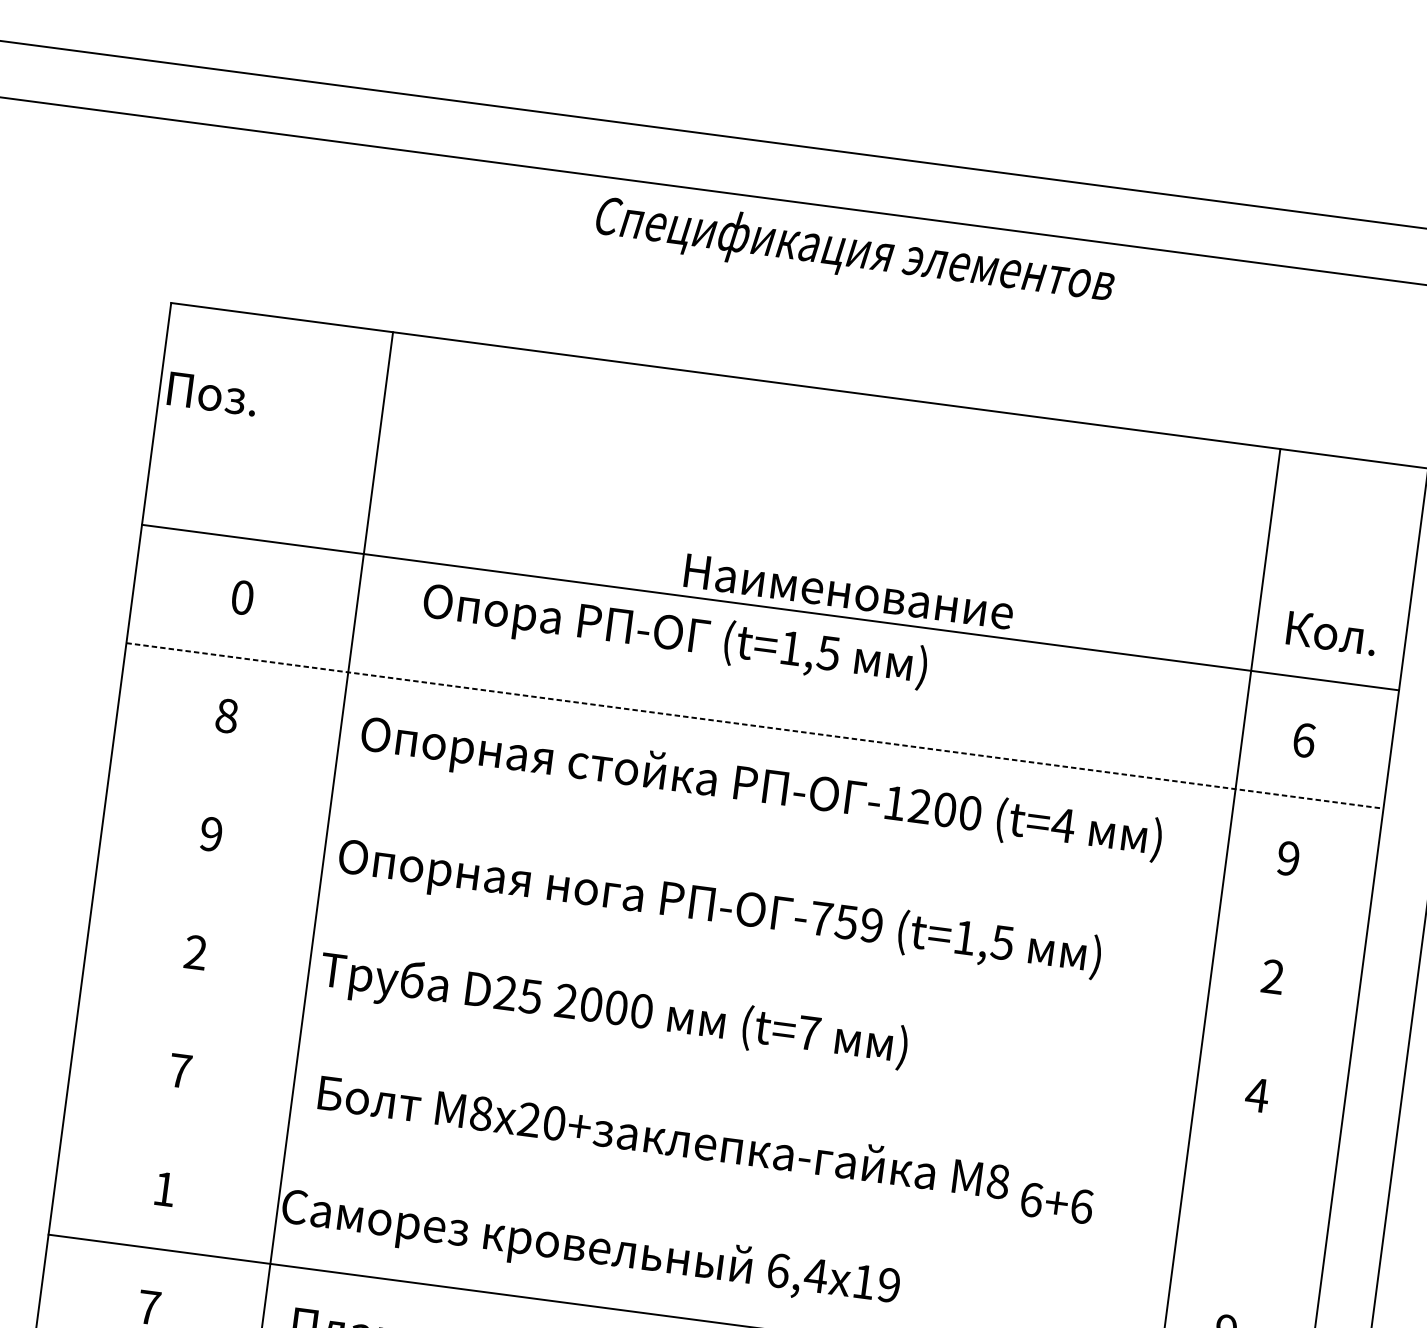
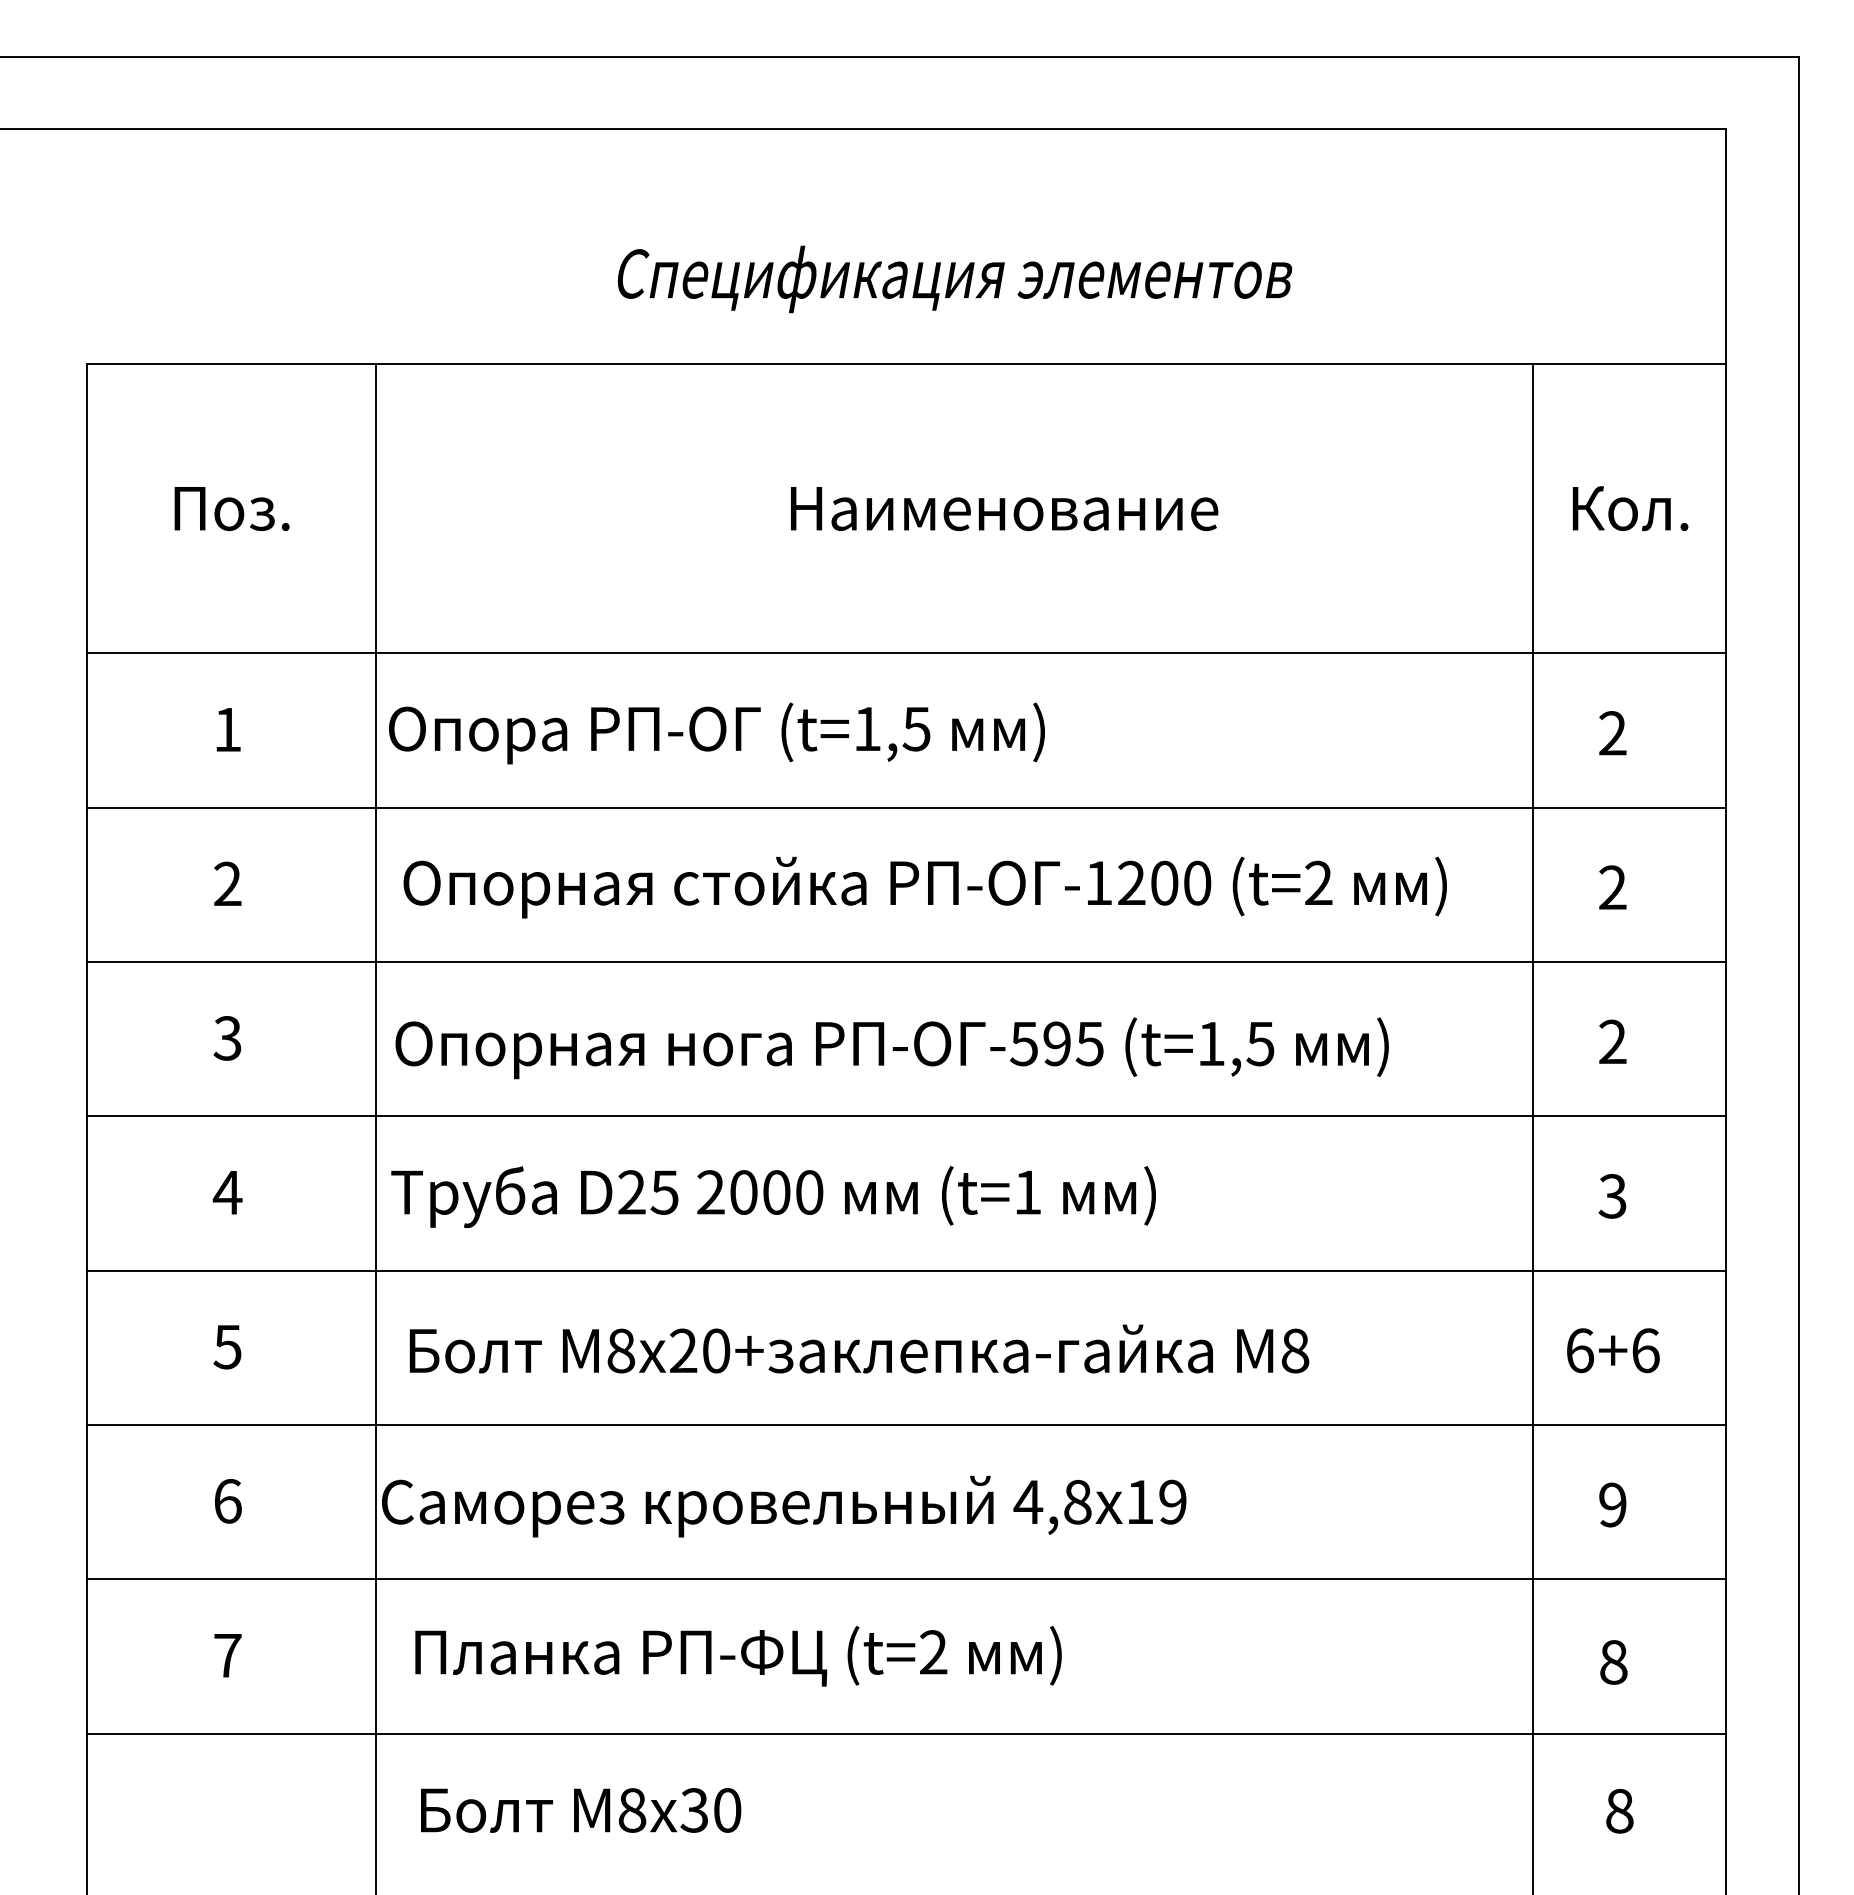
text: (854, 252) -> (954, 279), moved
text: (212, 394) -> (231, 509), moved
text: (849, 592) -> (1004, 509), moved
text: (242, 597) -> (227, 729), 0 -> 1
text: (1331, 633) -> (1630, 508), moved
text: (674, 636) -> (716, 733), moved
text: (226, 715) -> (227, 883), 8 -> 2
line: (755, 725) -> (906, 807), dashed -> solid
text: (1303, 740) -> (1612, 733), 6 -> 2
text: (1063, 824) -> (1318, 882), (t=4 -> (t=2
text: (211, 834) -> (227, 1038), 9 -> 3
line: (739, 843) -> (906, 961), added
text: (1288, 858) -> (1612, 887), 9 -> 2
text: (846, 921) -> (1056, 1043), -759 -> -595
text: (195, 952) -> (227, 1192), 2 -> 4
line: (723, 962) -> (906, 1116), added
text: (808, 1033) -> (1027, 1192), (t=7 -> (t=1
text: (179, 1071) -> (227, 1347), 7 -> 5
line: (708, 1080) -> (906, 1270), added
text: (1257, 1095) -> (1612, 1196), 4 -> 3
text: (165, 1189) -> (228, 1501), 1 -> 6
line: (692, 1198) -> (906, 1424), added
text: (1057, 1203) -> (1613, 1350), moved
text: (796, 1272) -> (1052, 1501), 6,4 -> 4,8

